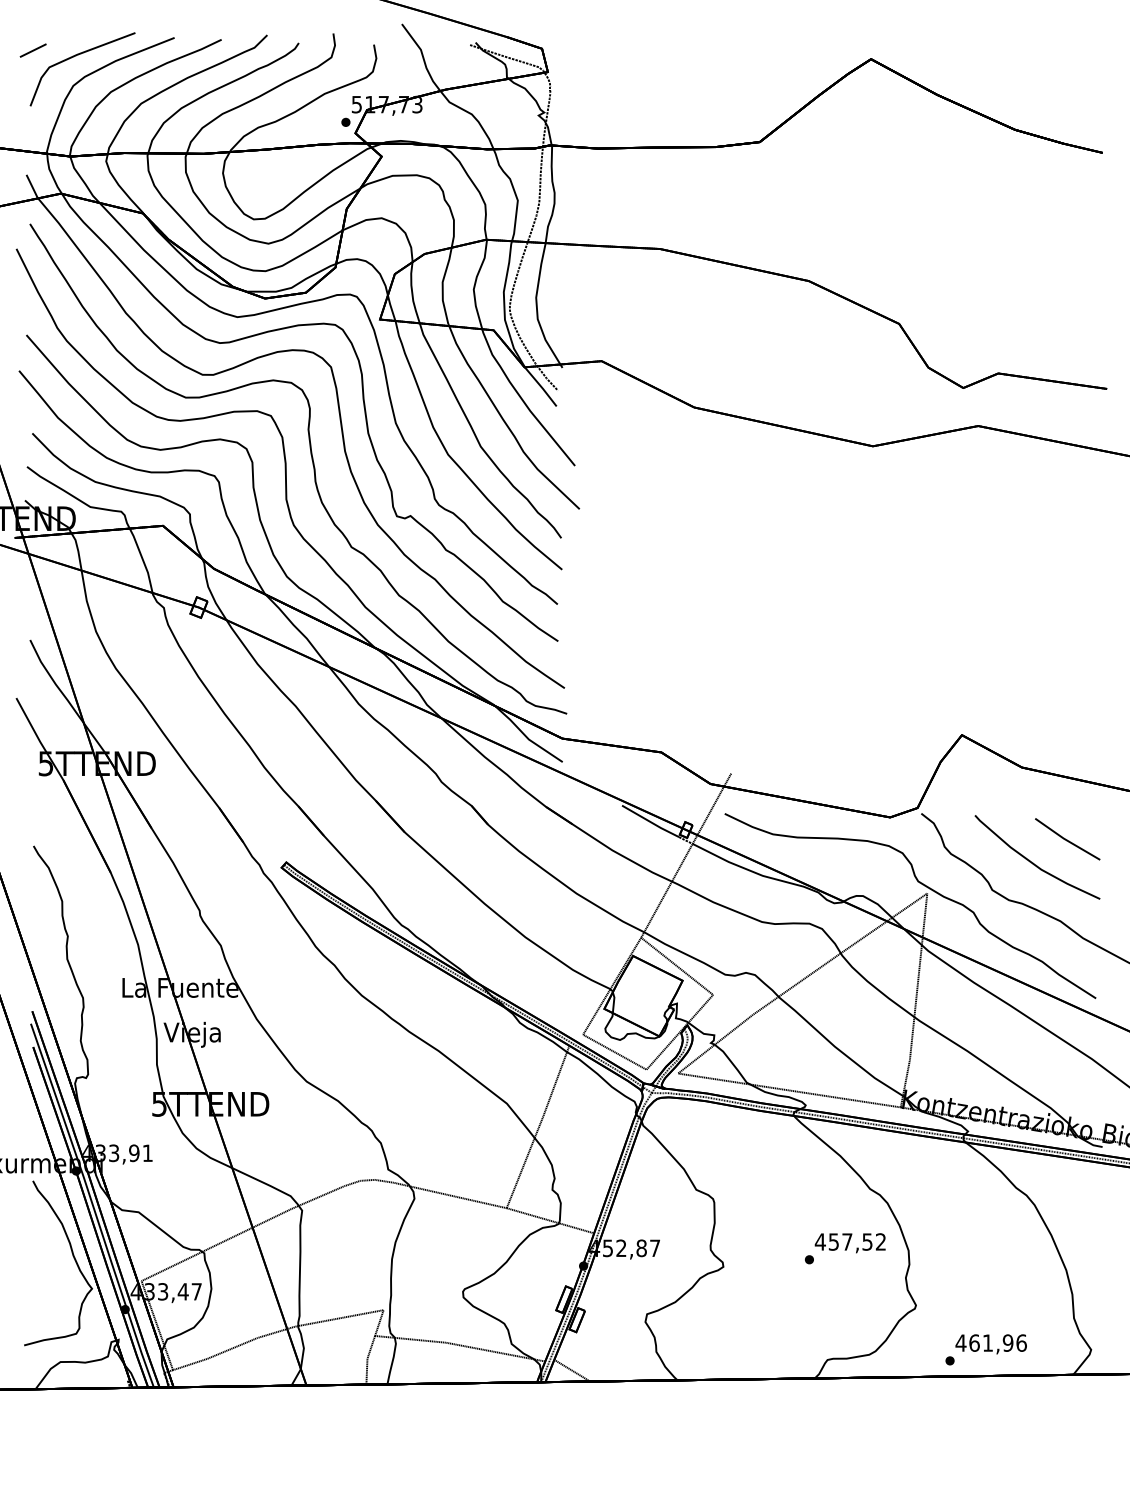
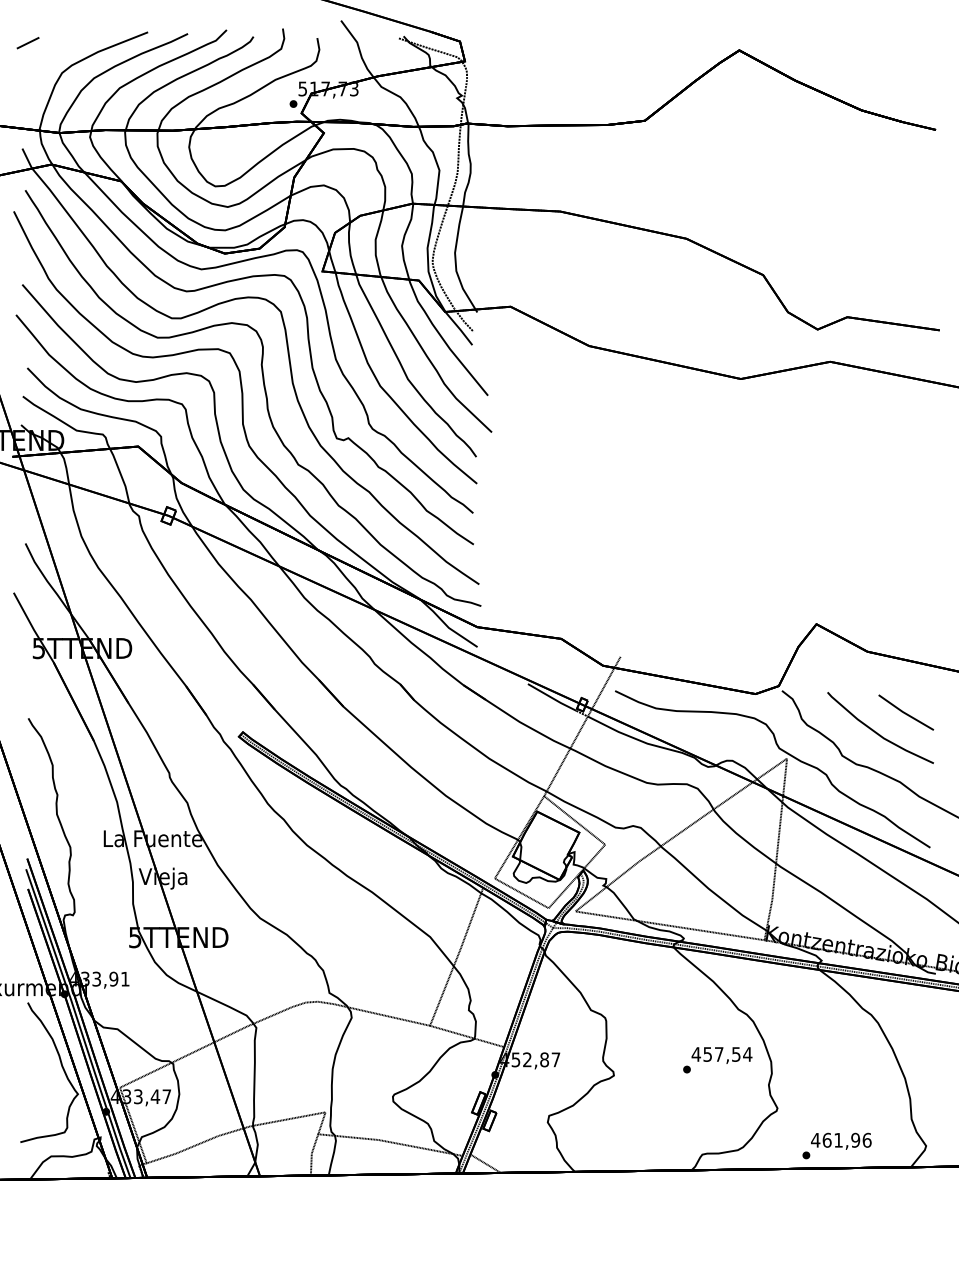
line: (76, 56) -> (64, 48), removed
text: (880, 1241) -> (747, 1054), 457,52 -> 457,54

